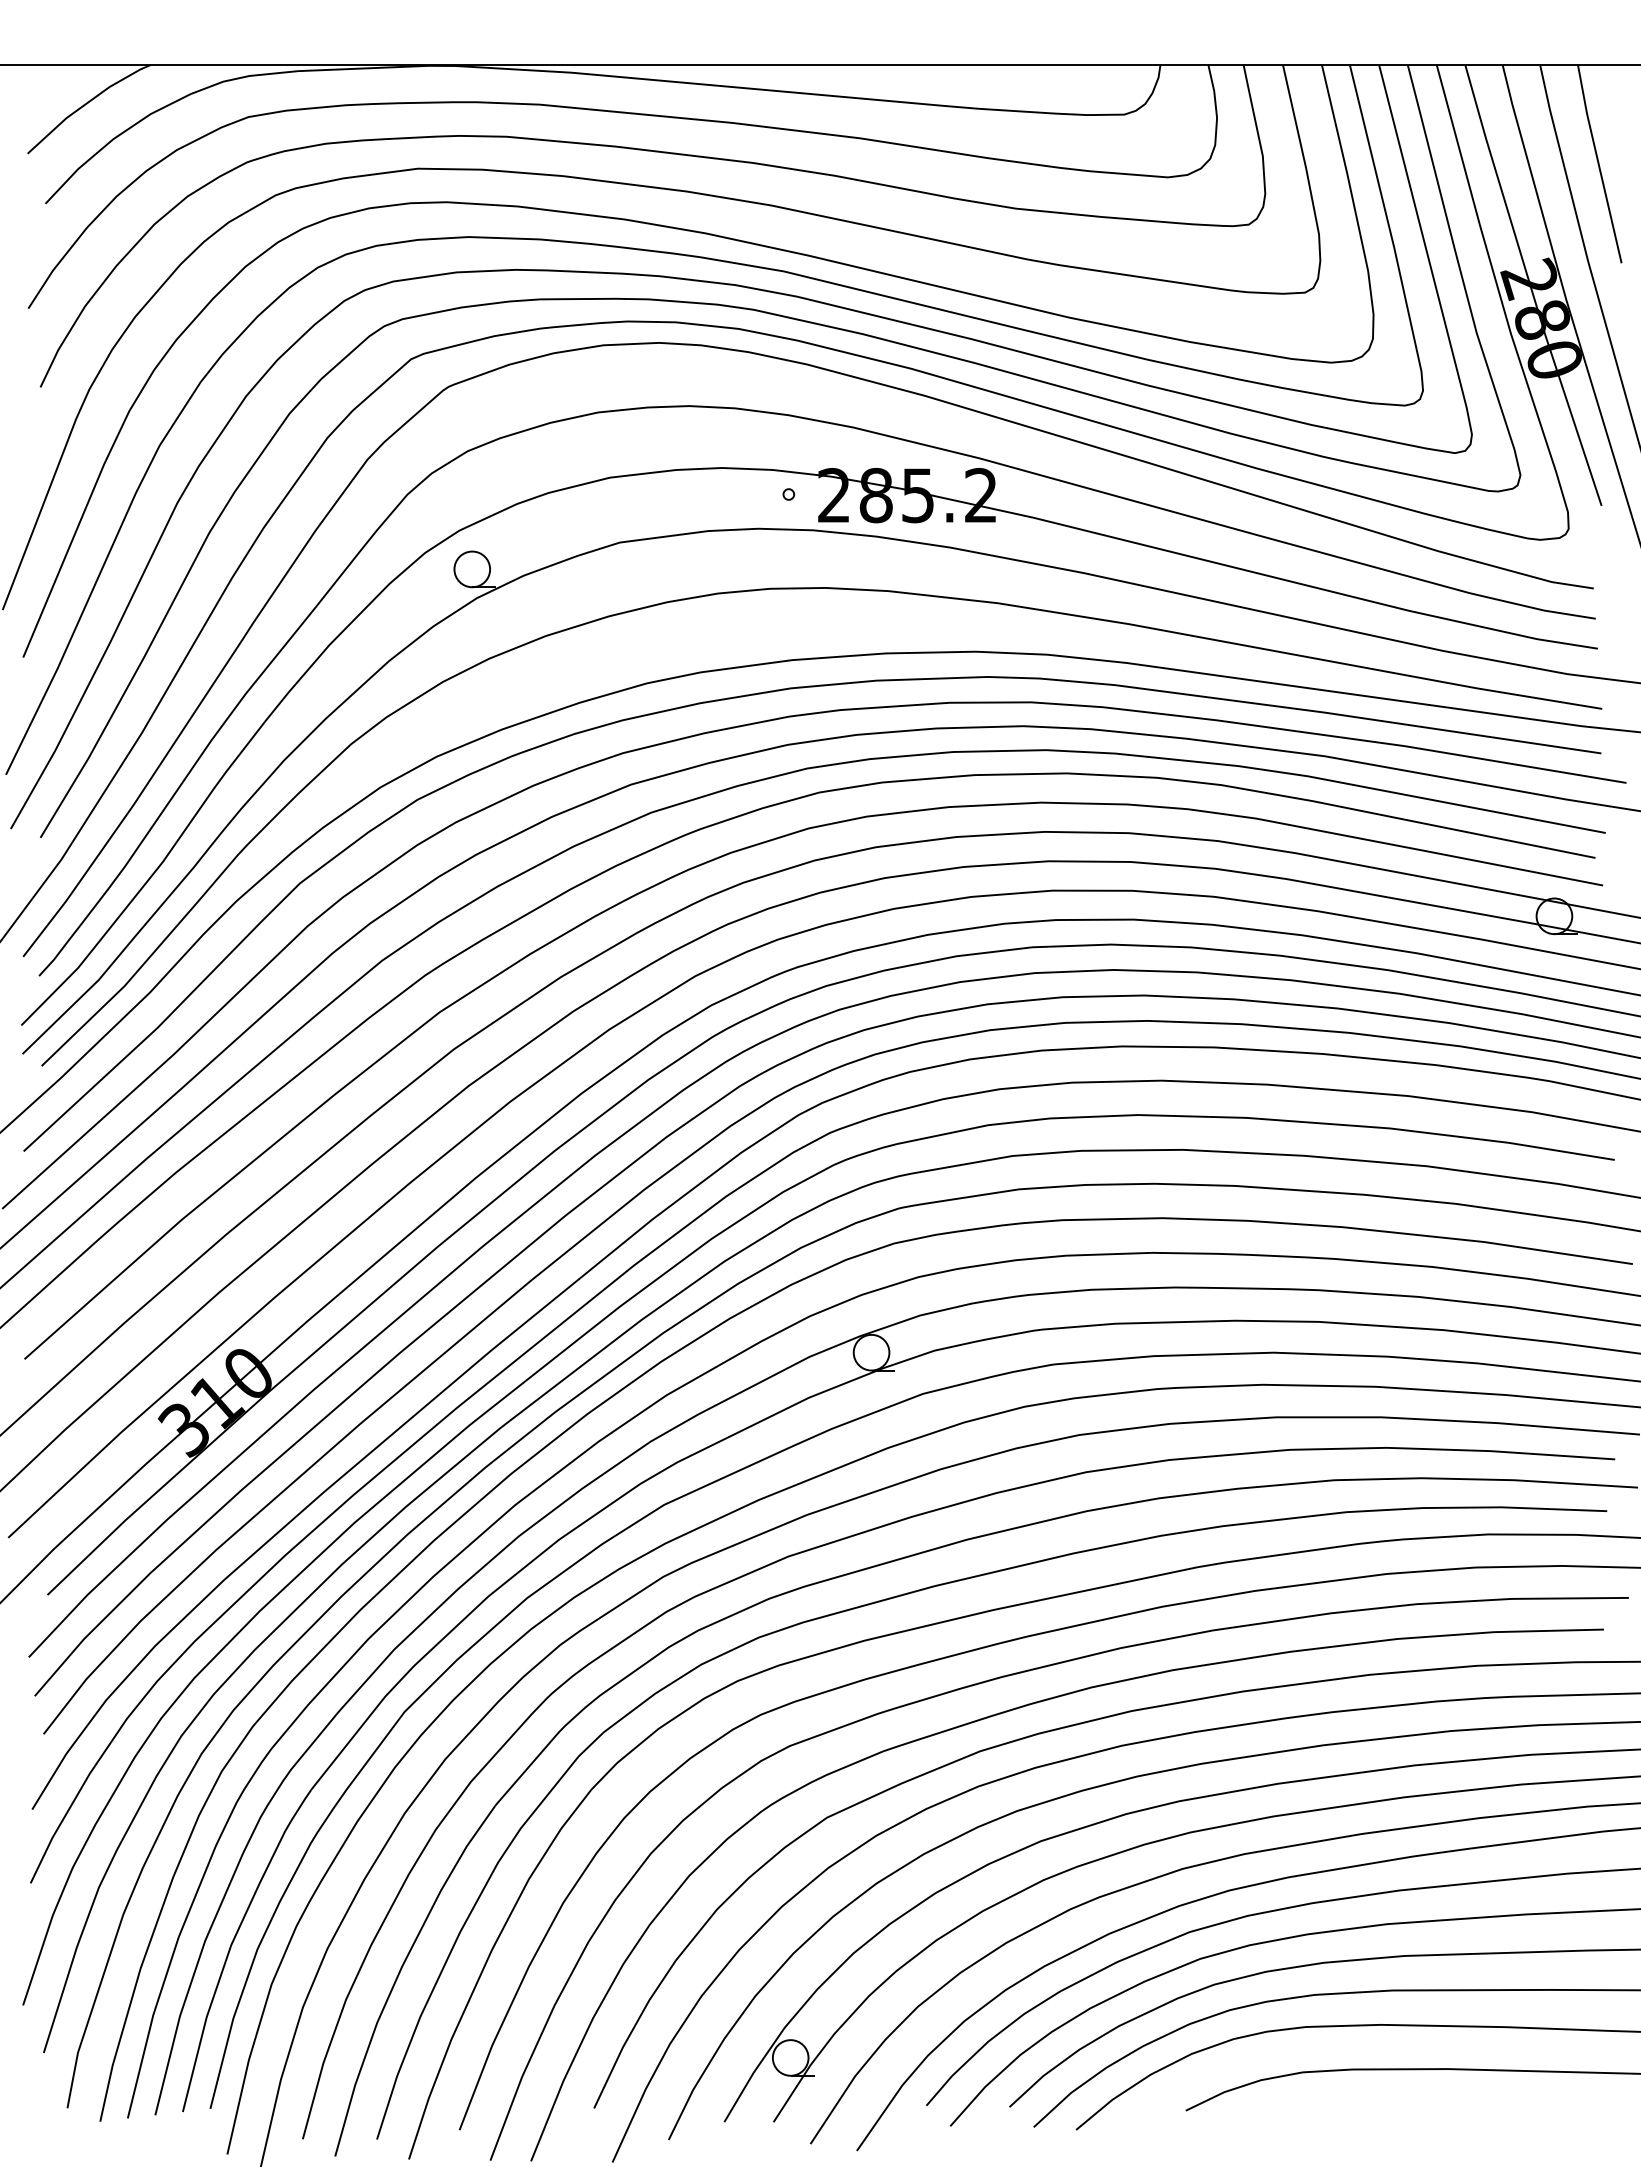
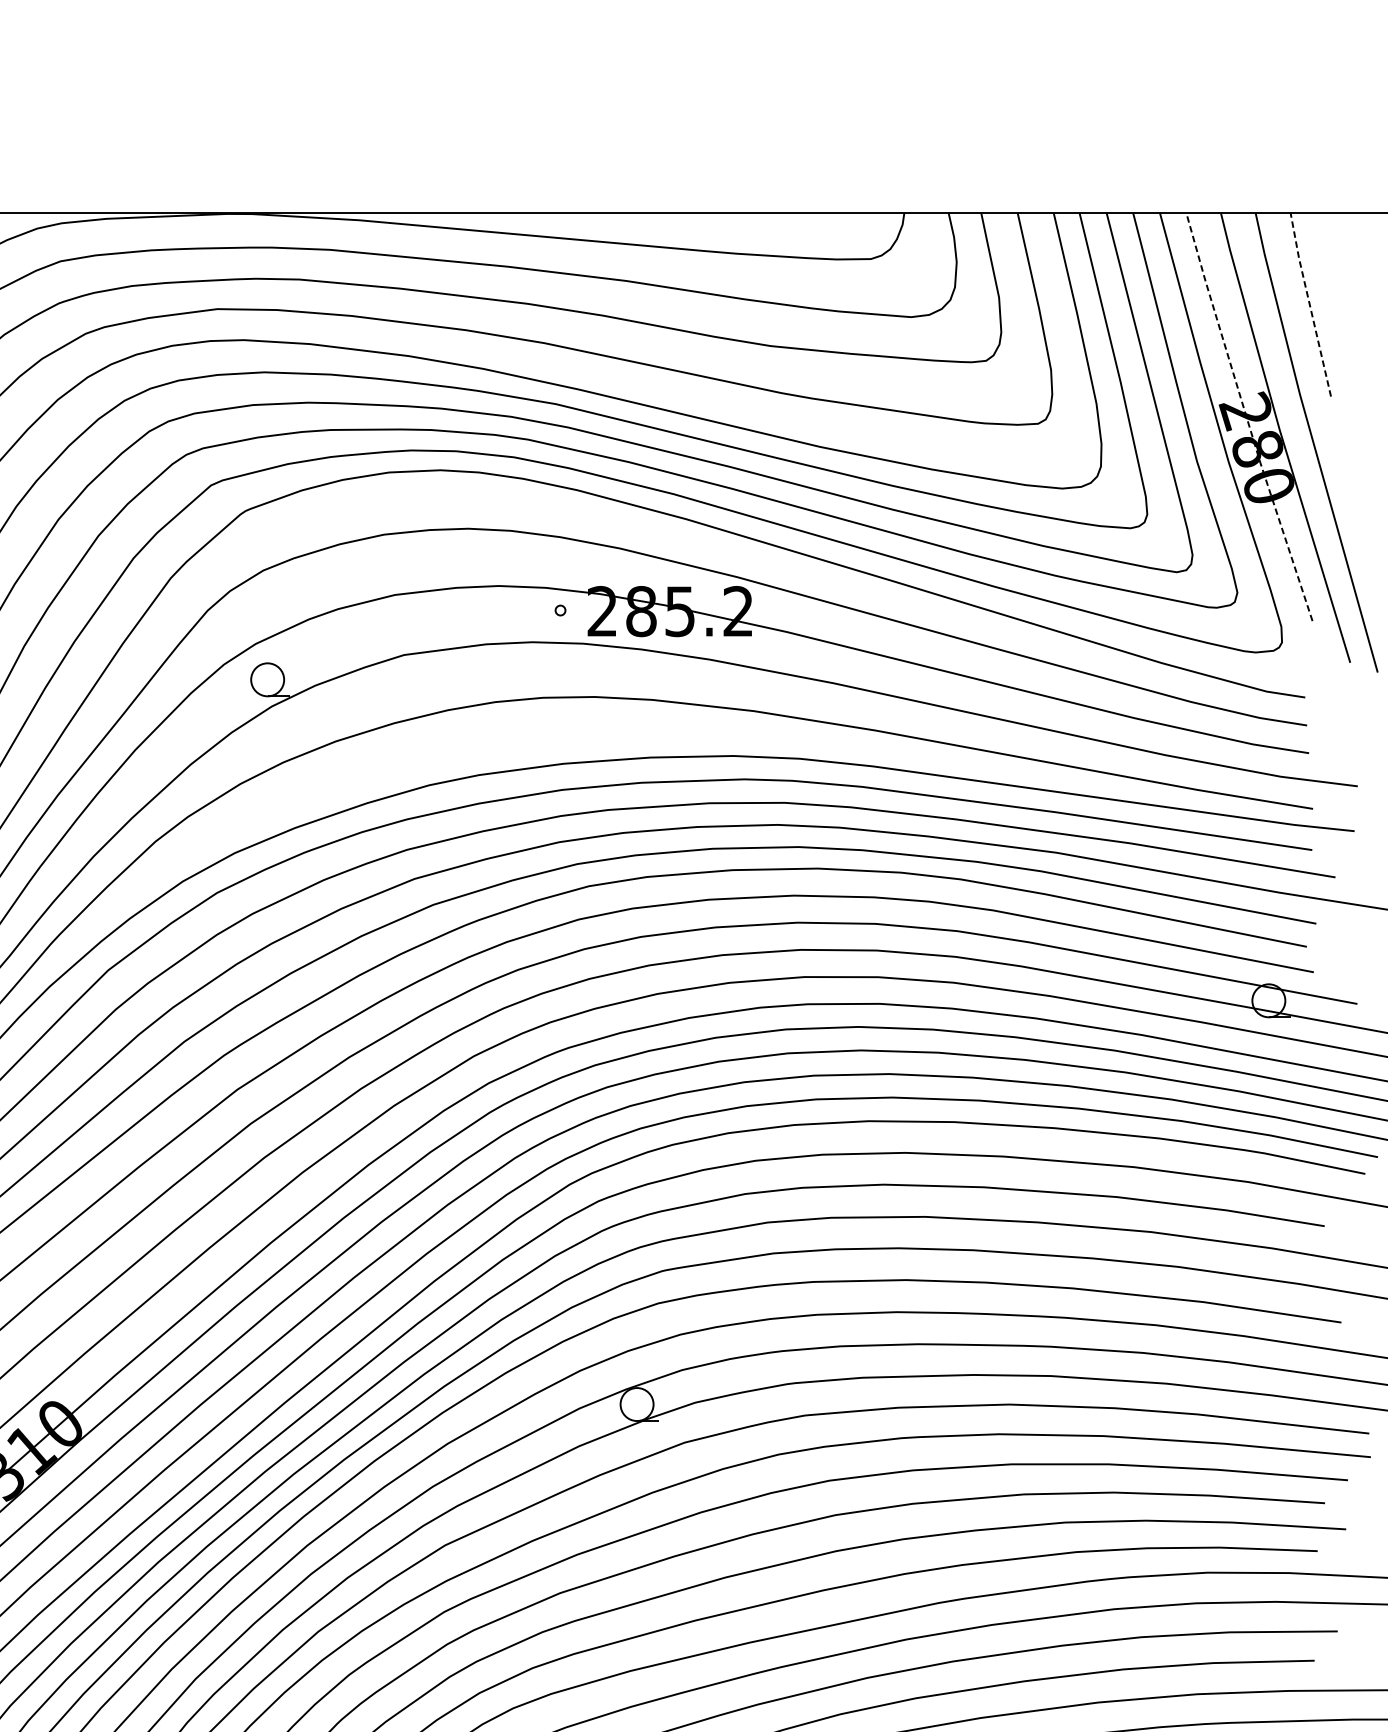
line: (1598, 163) -> (1309, 304), solid -> dashed
line: (1530, 286) -> (1246, 418), solid -> dashed

